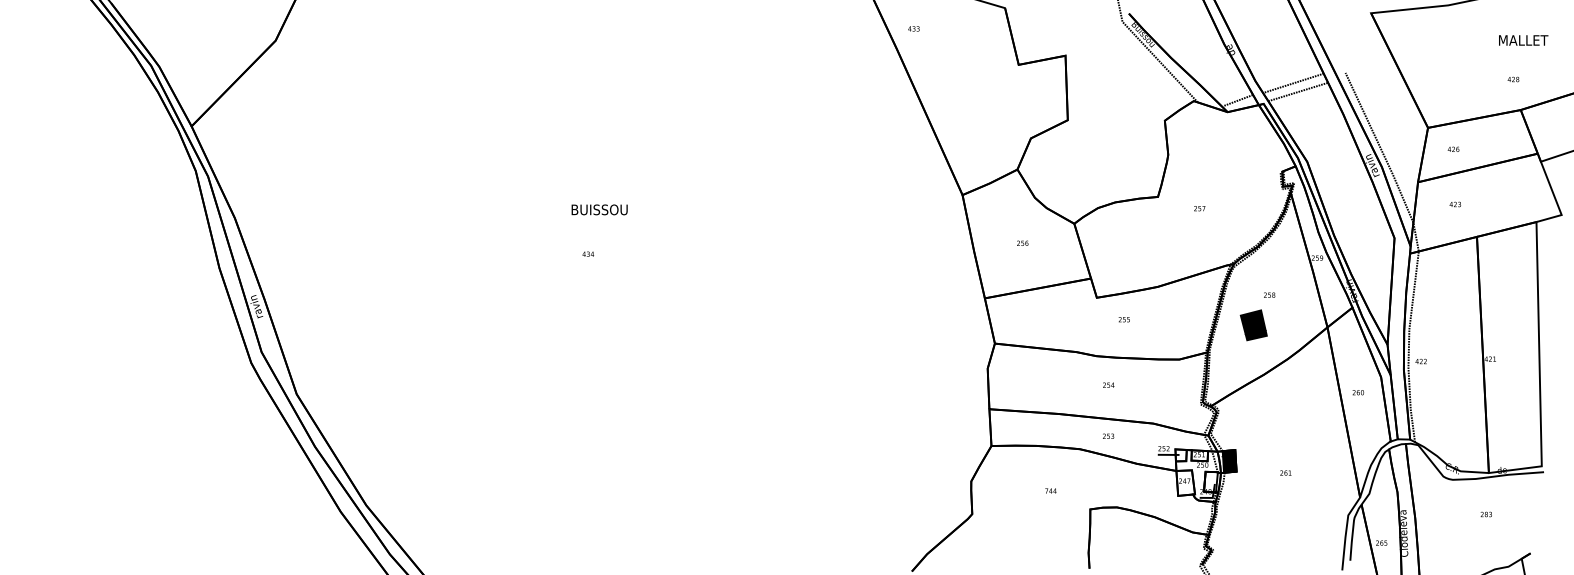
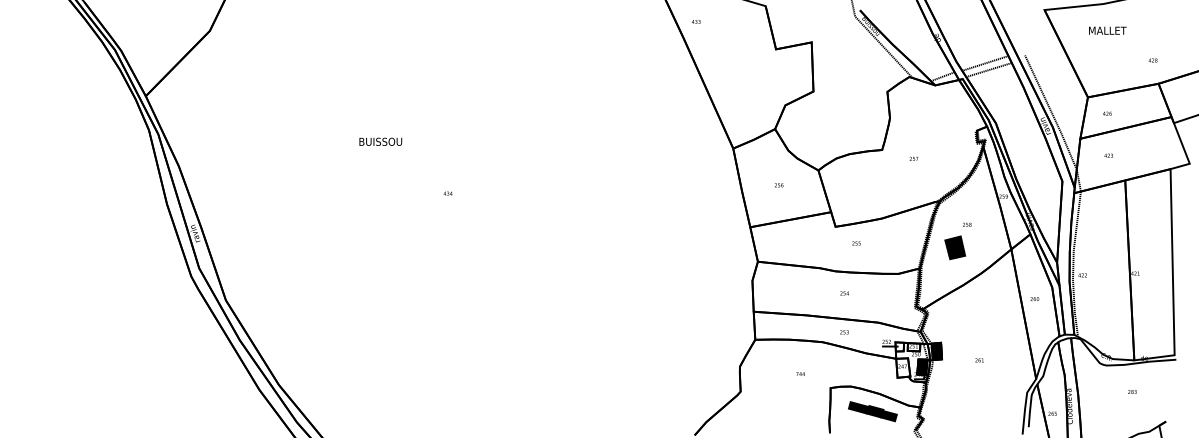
text: (1523, 40) -> (1107, 30), moved
text: (599, 209) -> (380, 141), moved
fill: (1210, 482) -> (922, 367), added
part: (1145, 540) -> (872, 411), added

